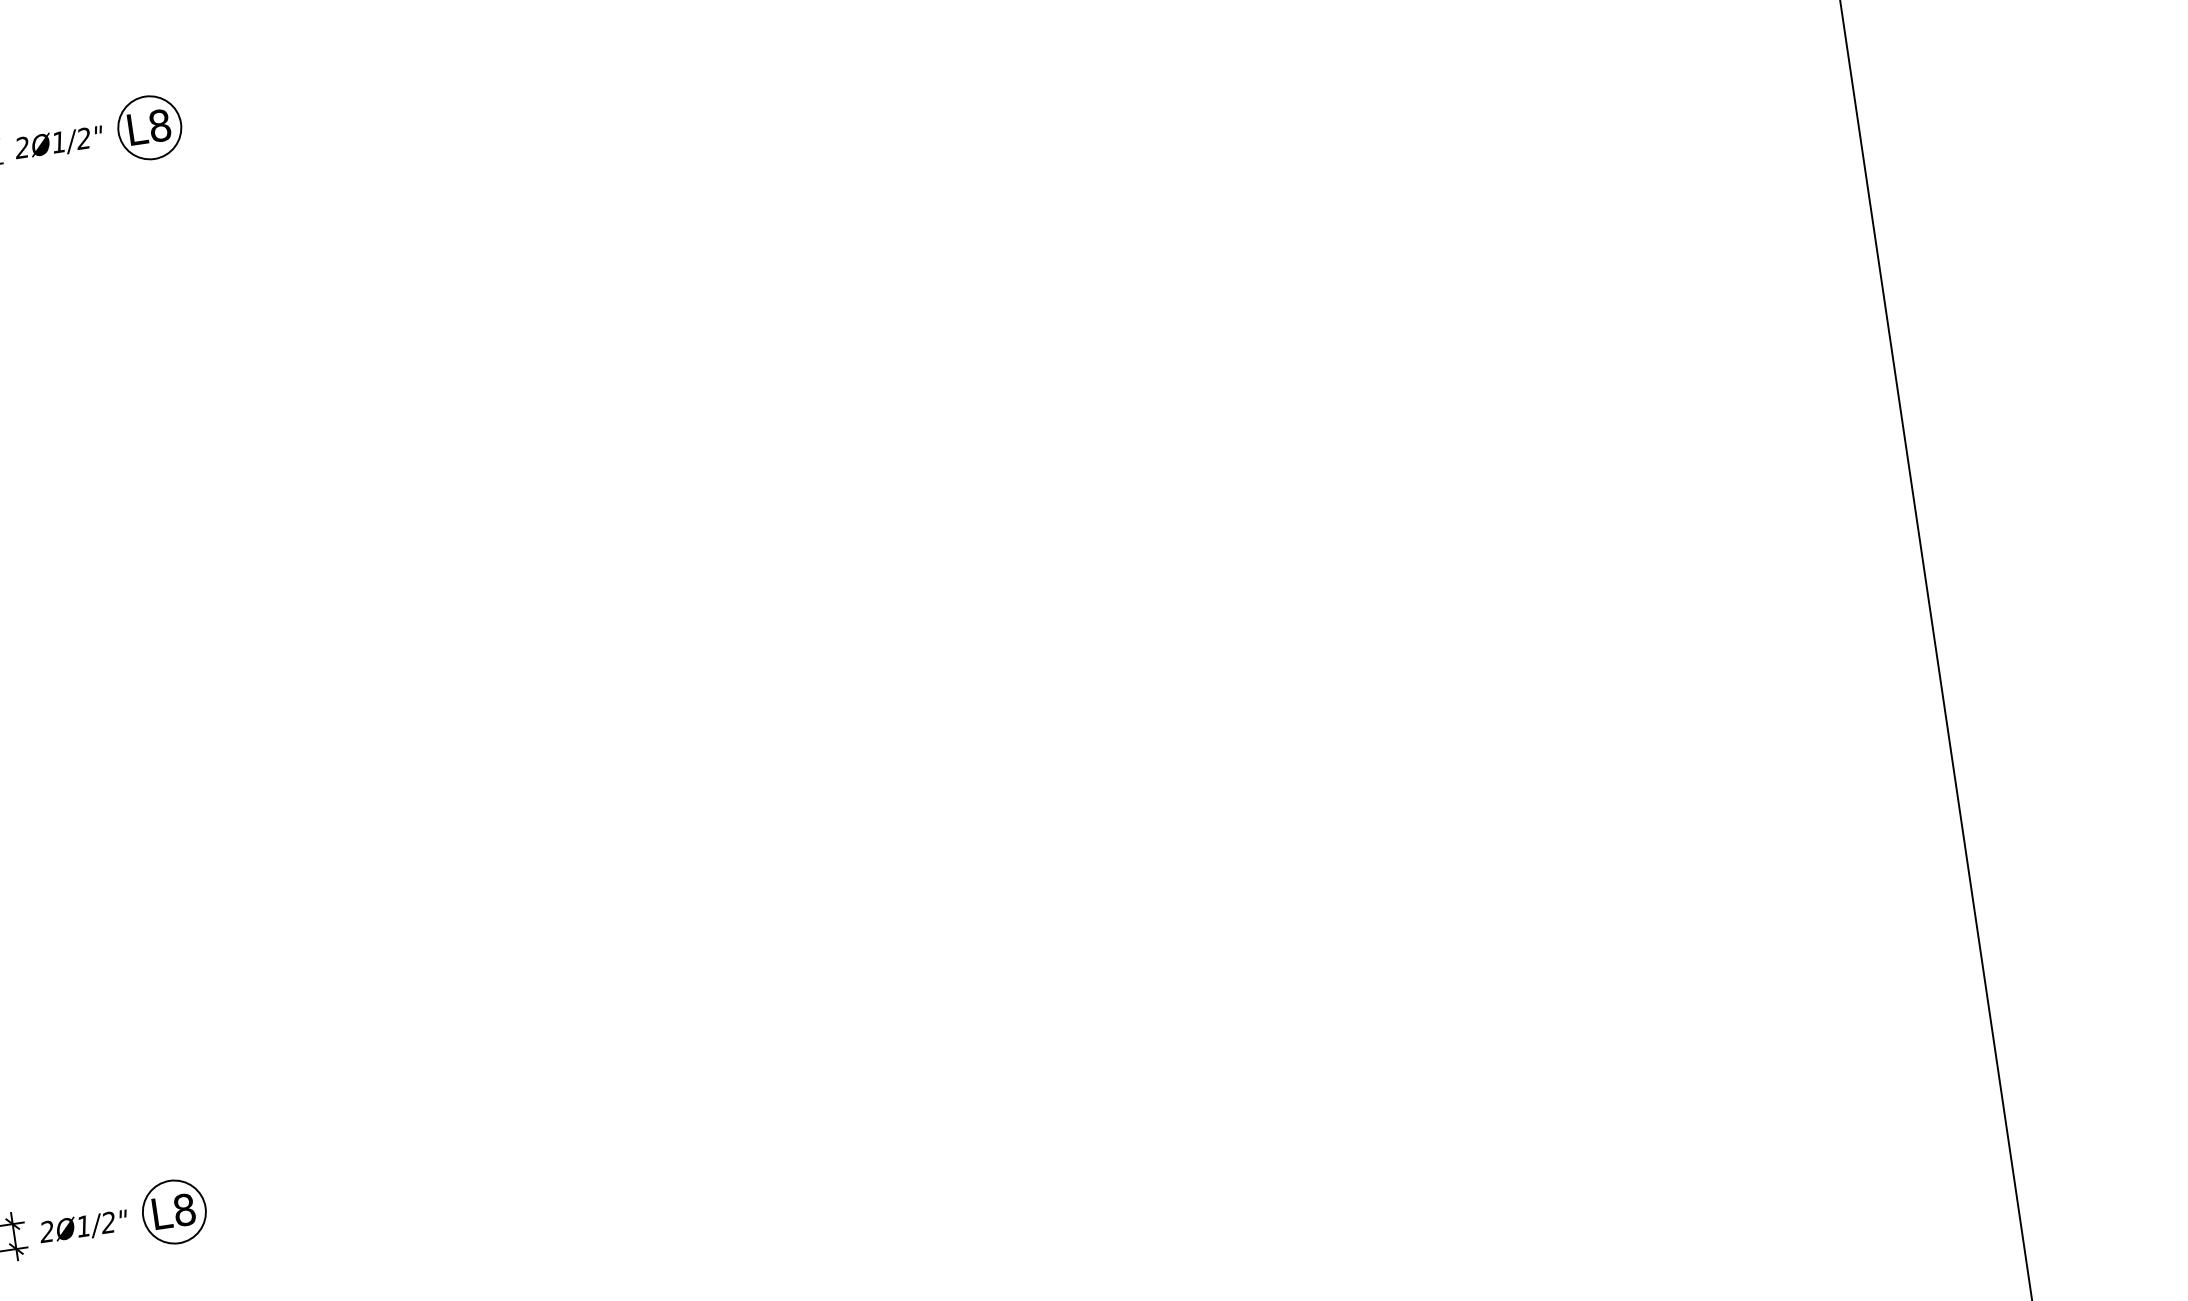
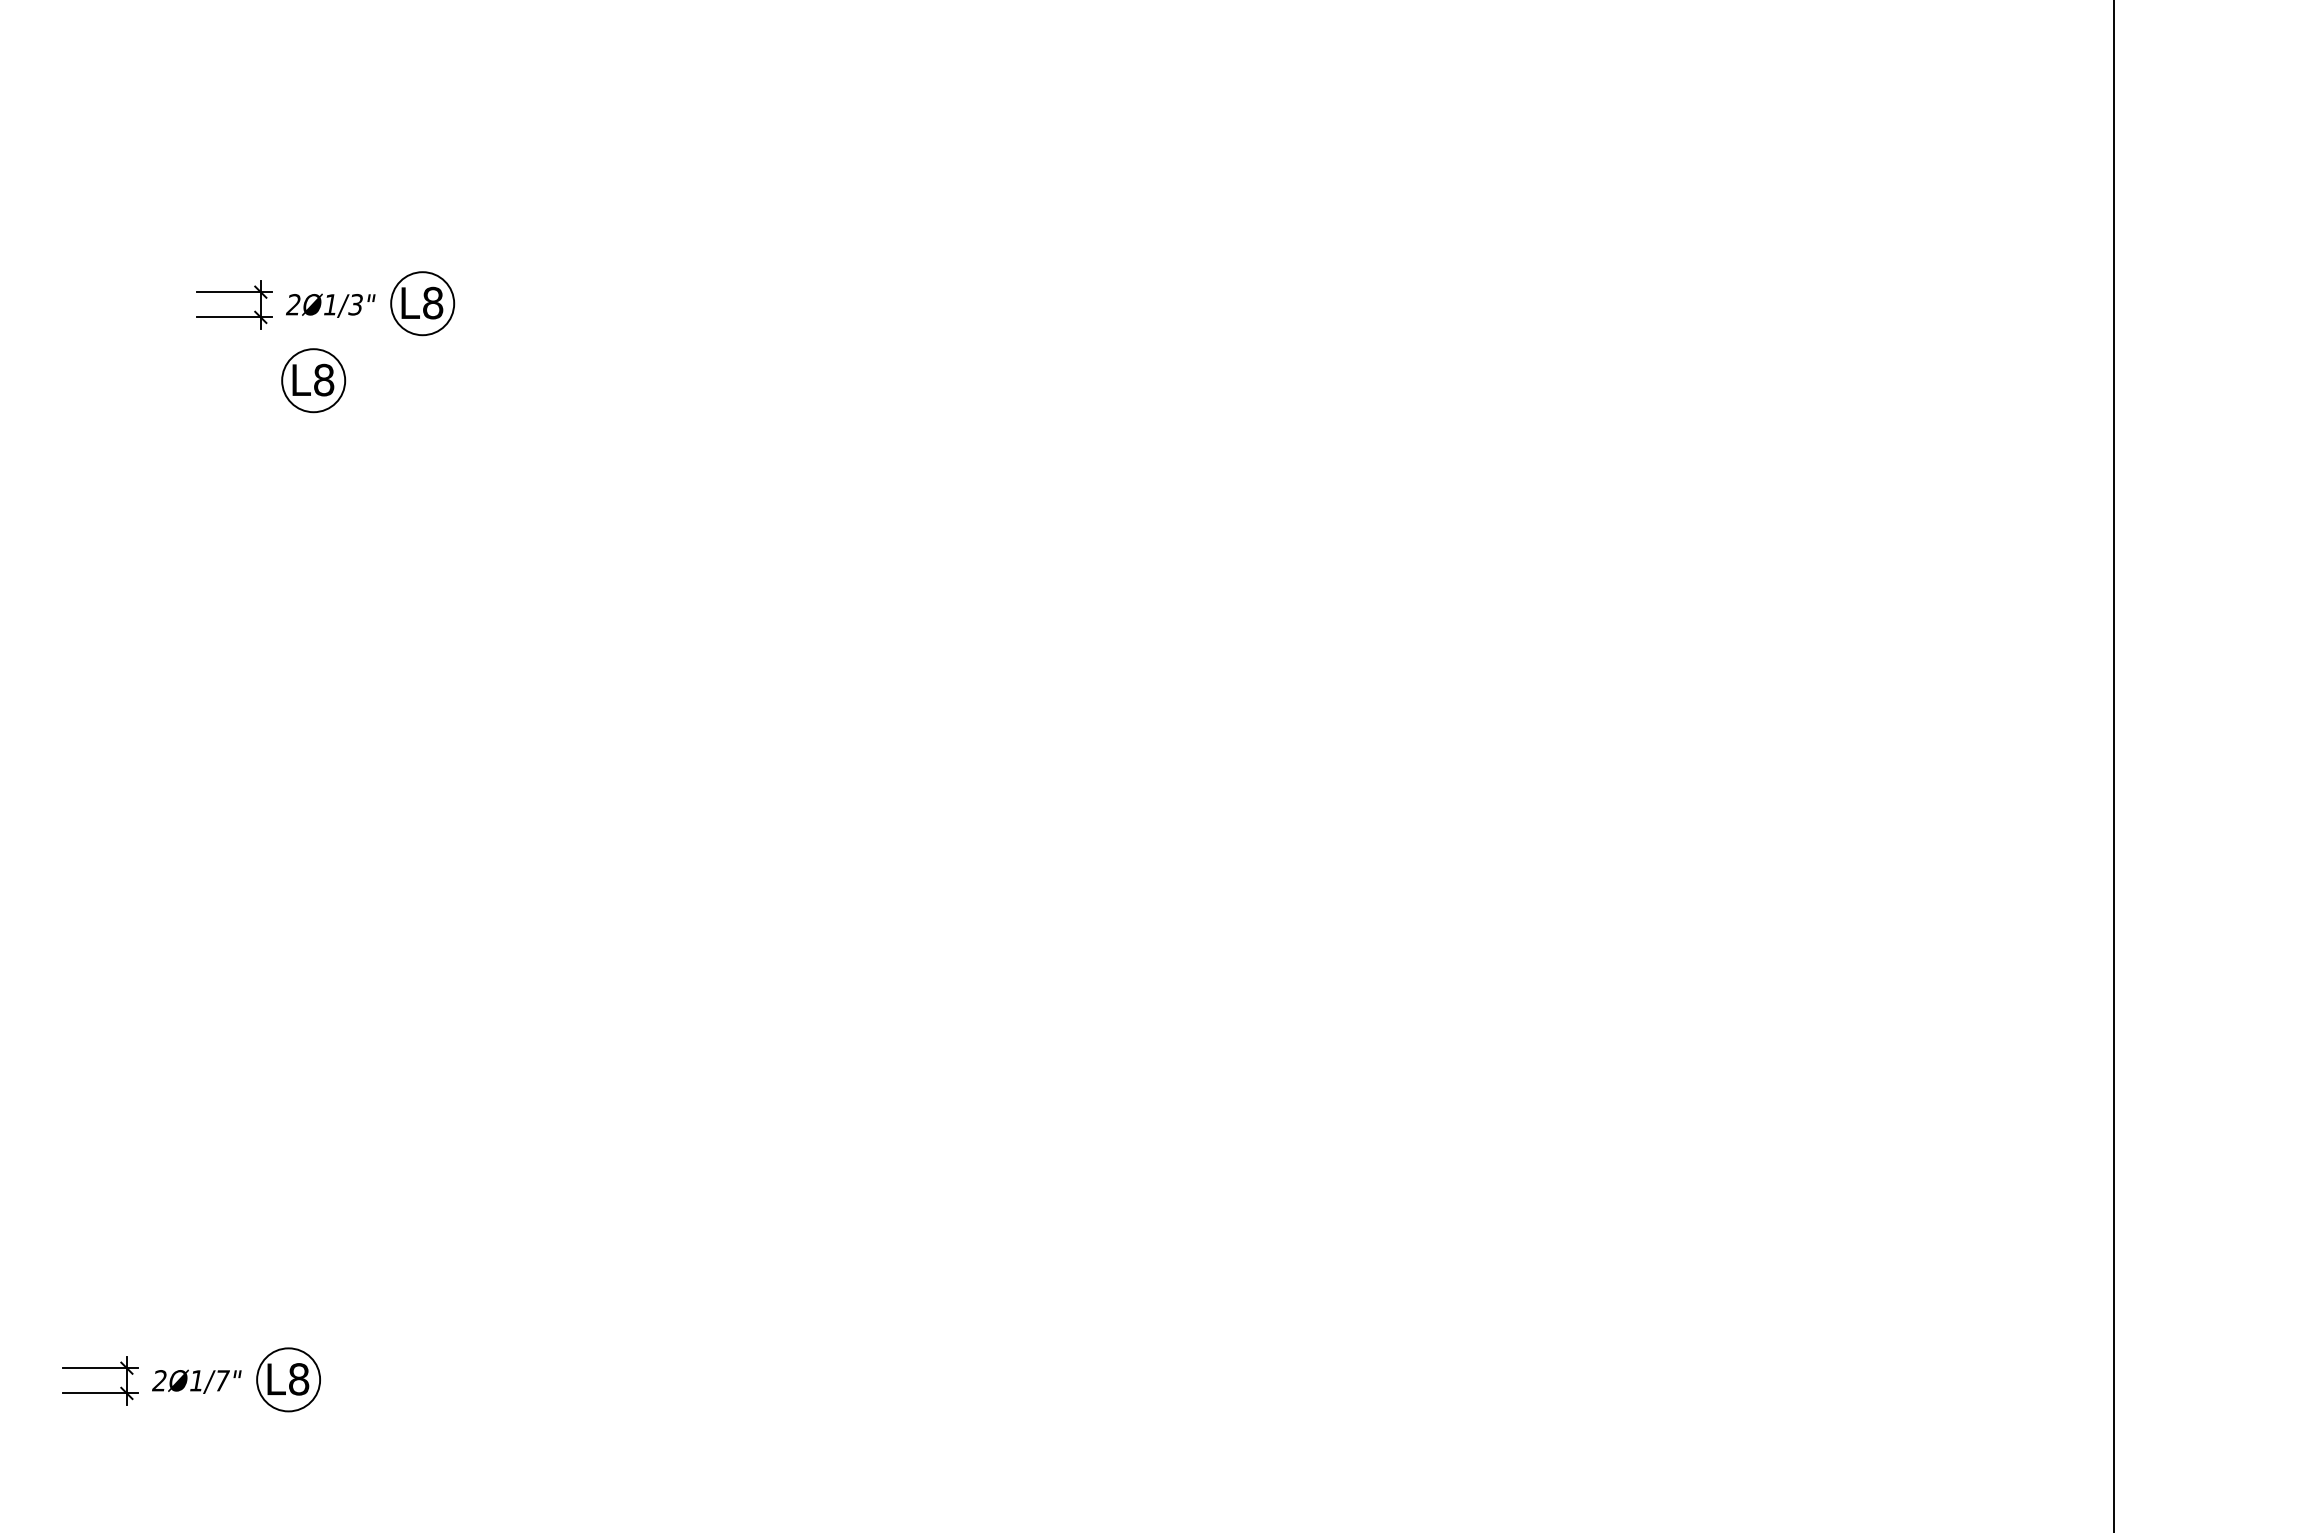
text: (83, 138) -> (355, 304), 2Ø1/2" -> 2Ø1/3"
part: (53, 219) -> (313, 380), added
text: (108, 1222) -> (221, 1380), 2Ø1/2" -> 2Ø1/7"

